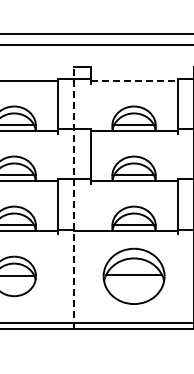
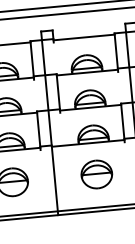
line: (134, 81) -> (84, 37), dashed -> solid
line: (74, 197) -> (49, 123), dashed -> solid
part: (133, 276) -> (96, 174), size x0.71

